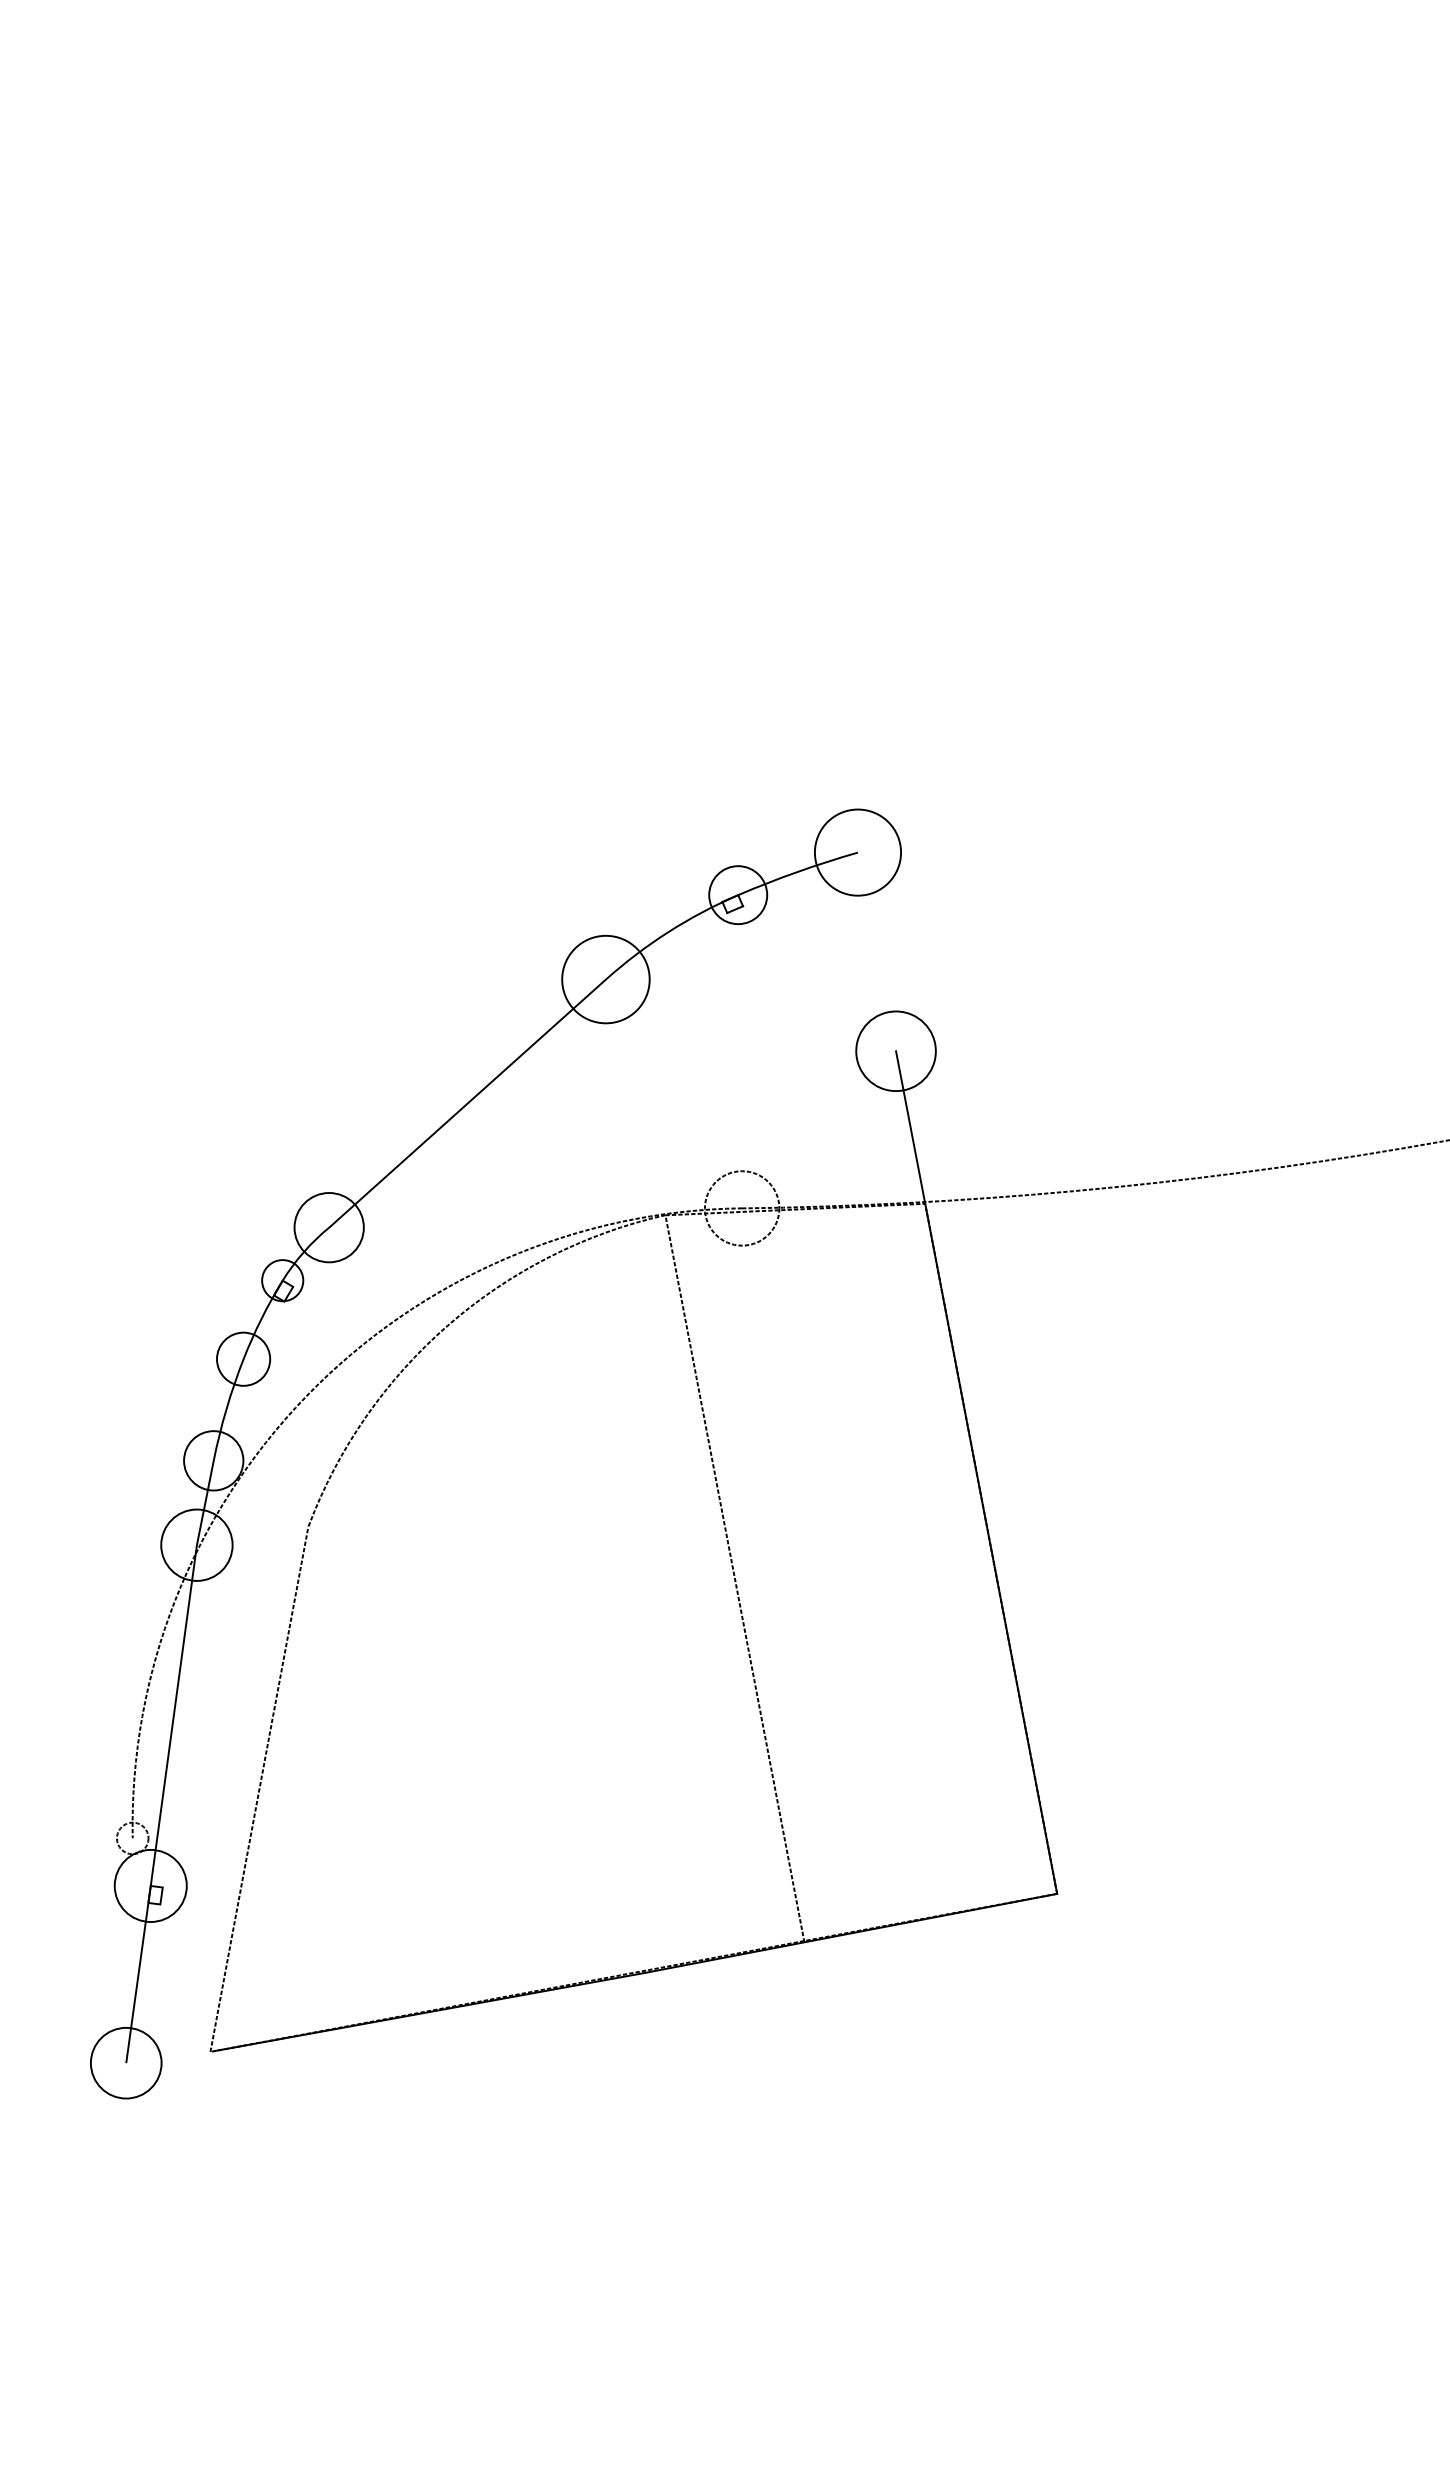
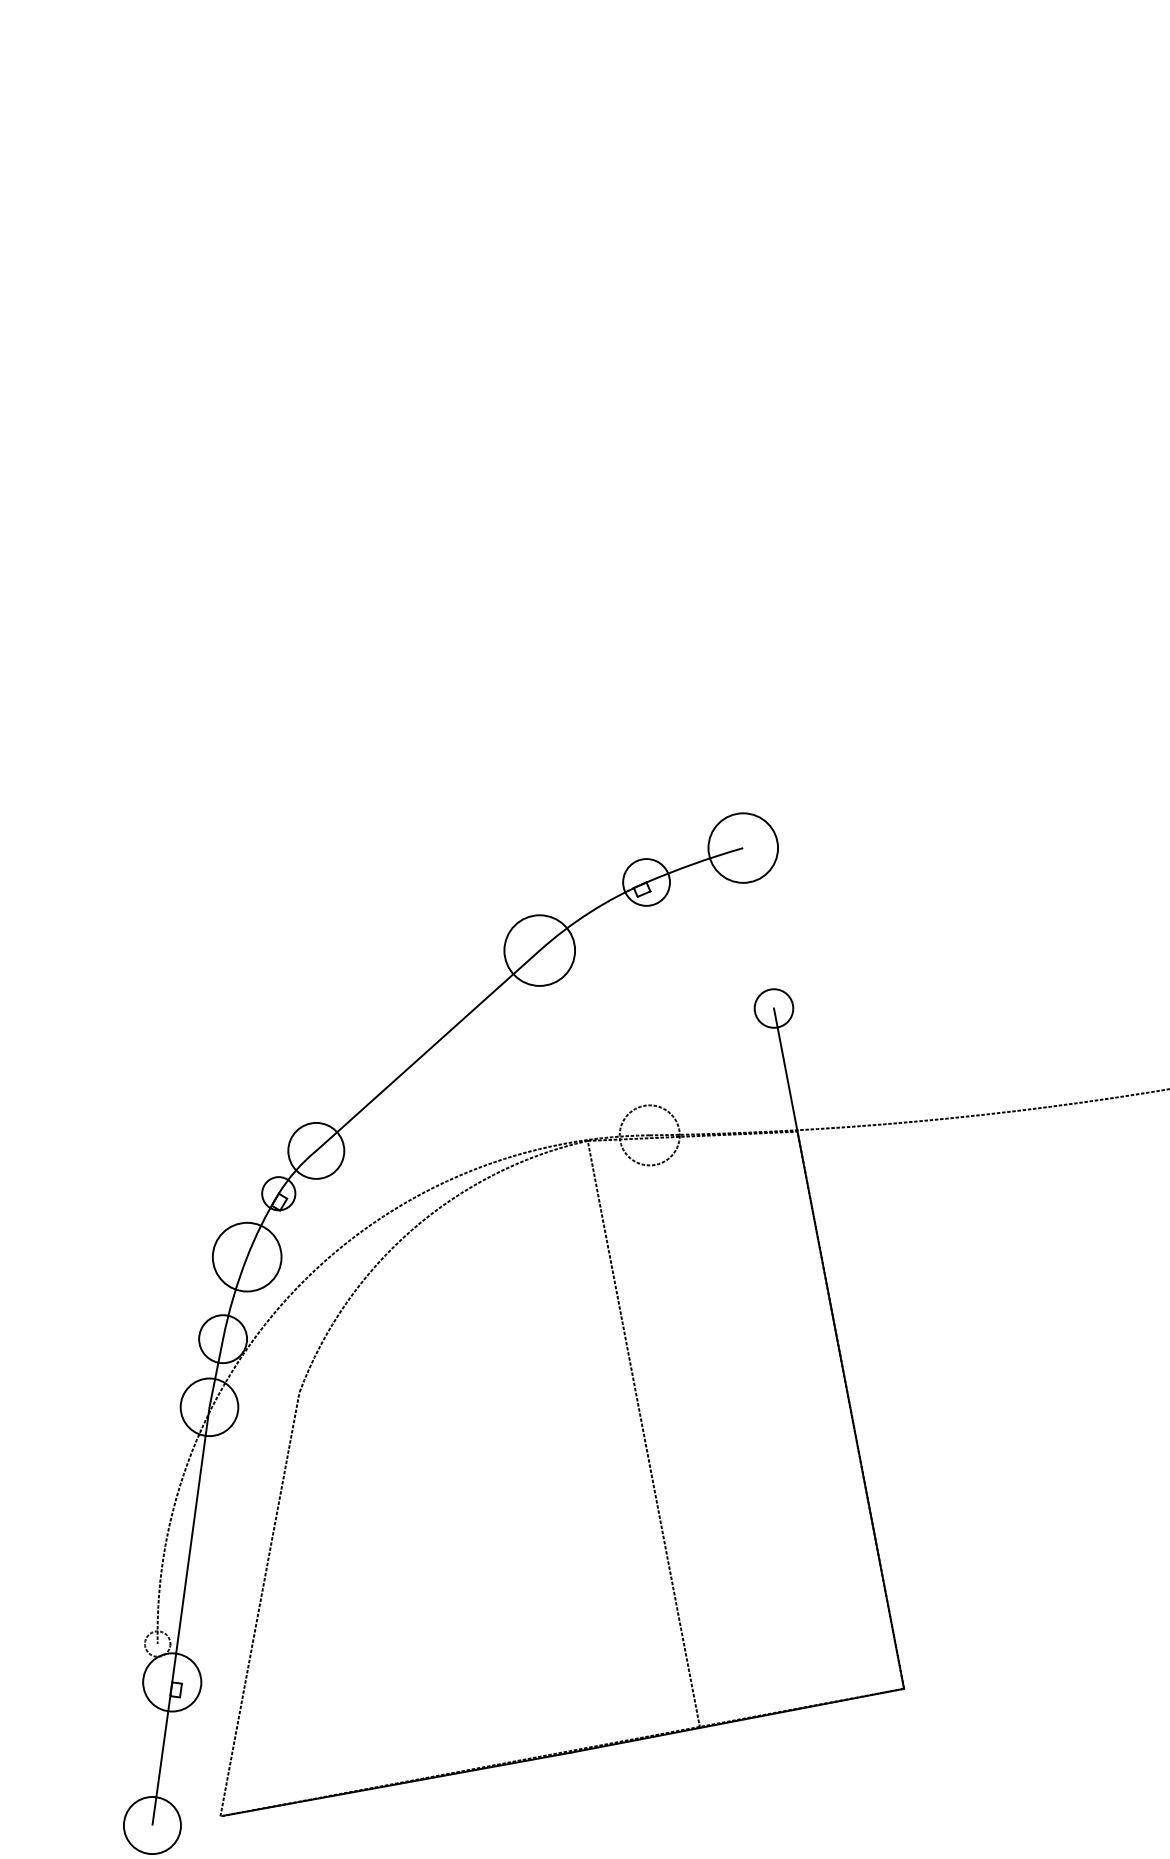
circle: (895, 1051) -> (773, 1008), size x0.6
circle: (243, 1358) -> (247, 1256), size x1.6

